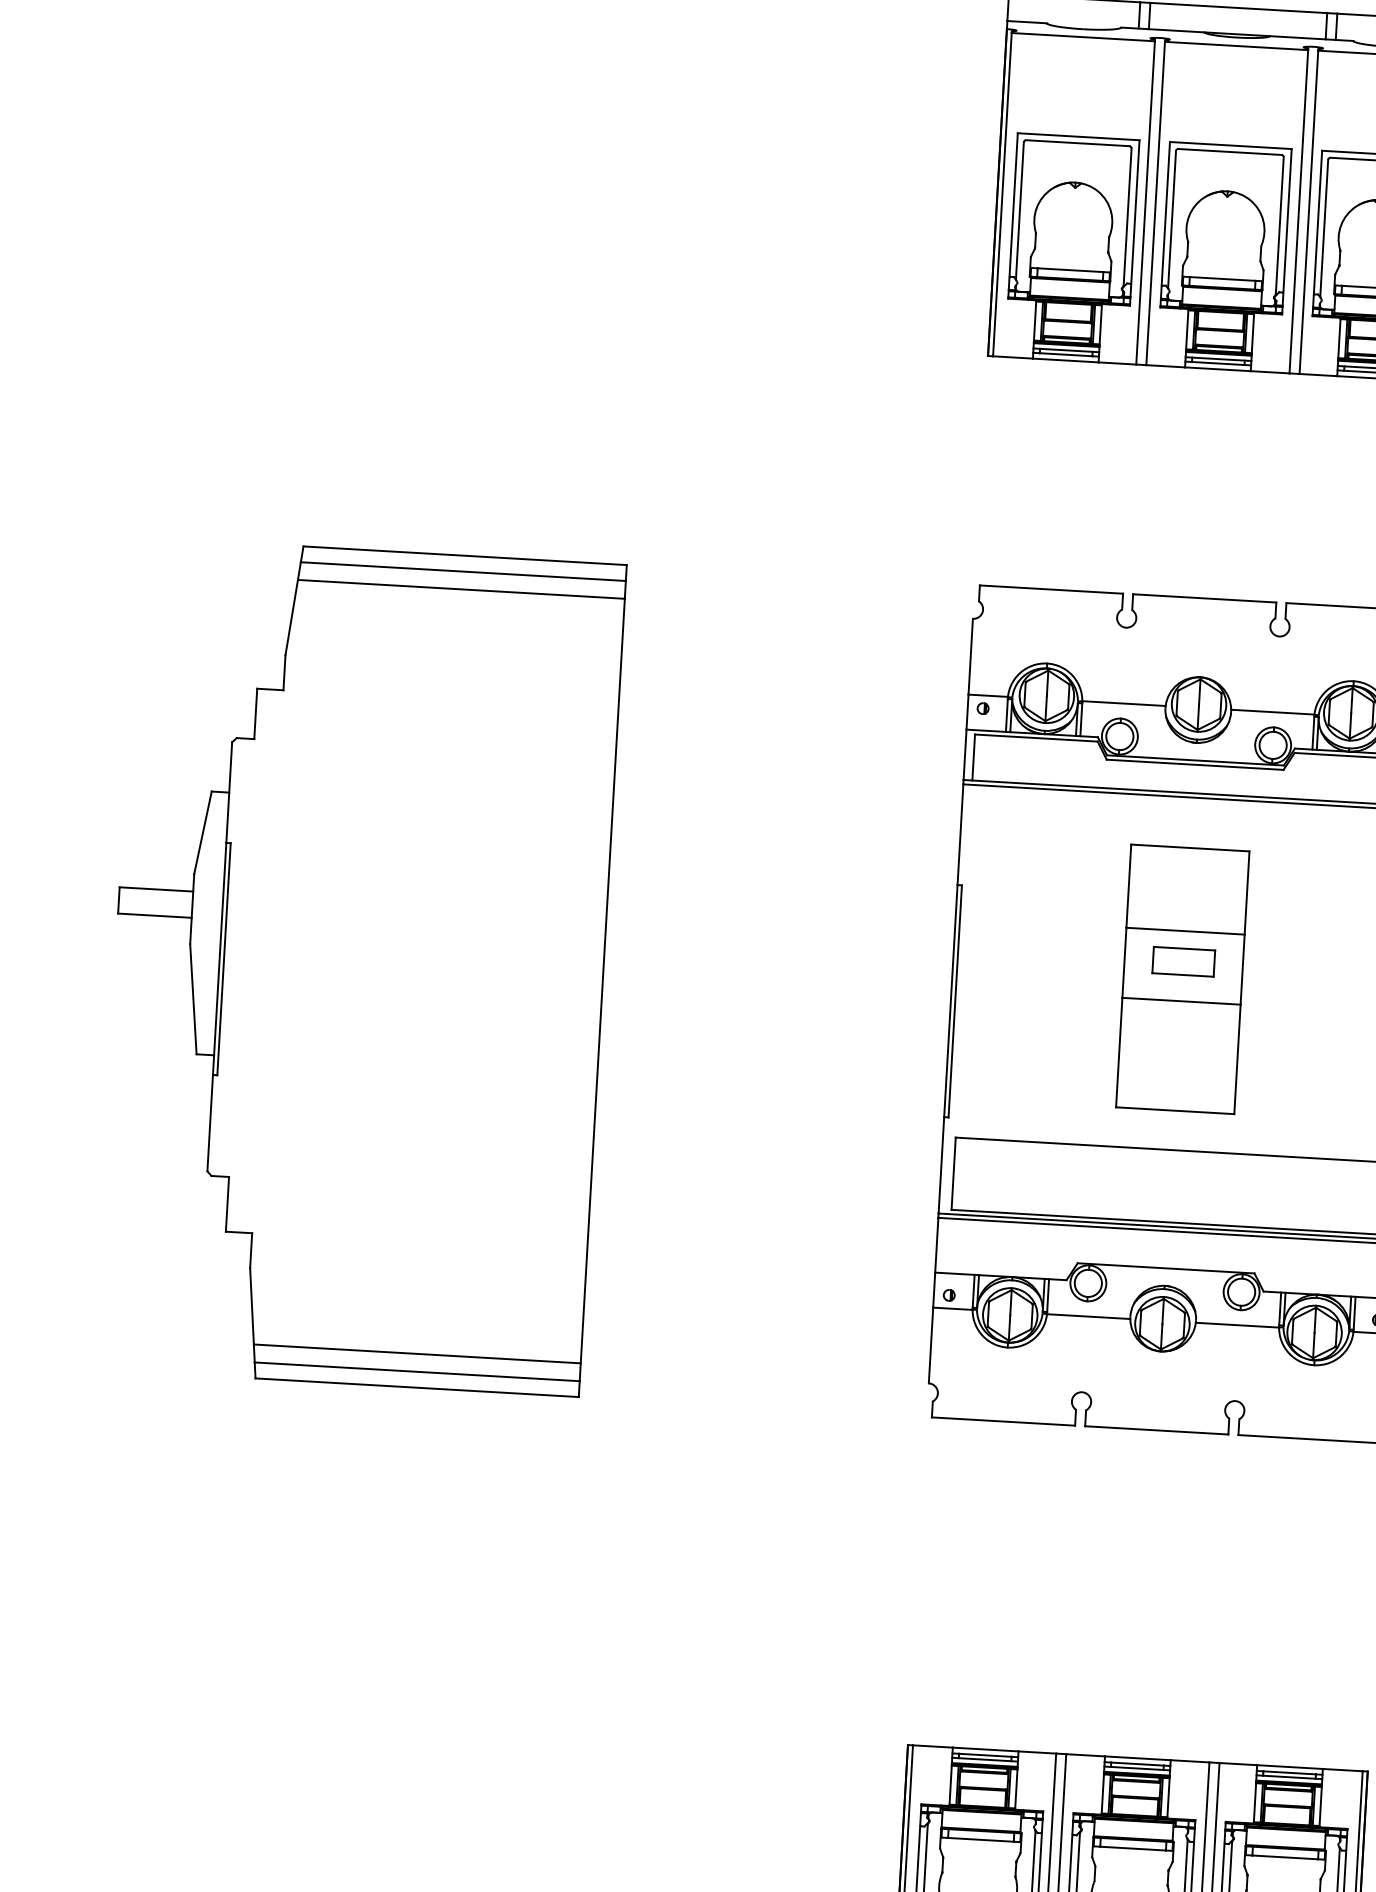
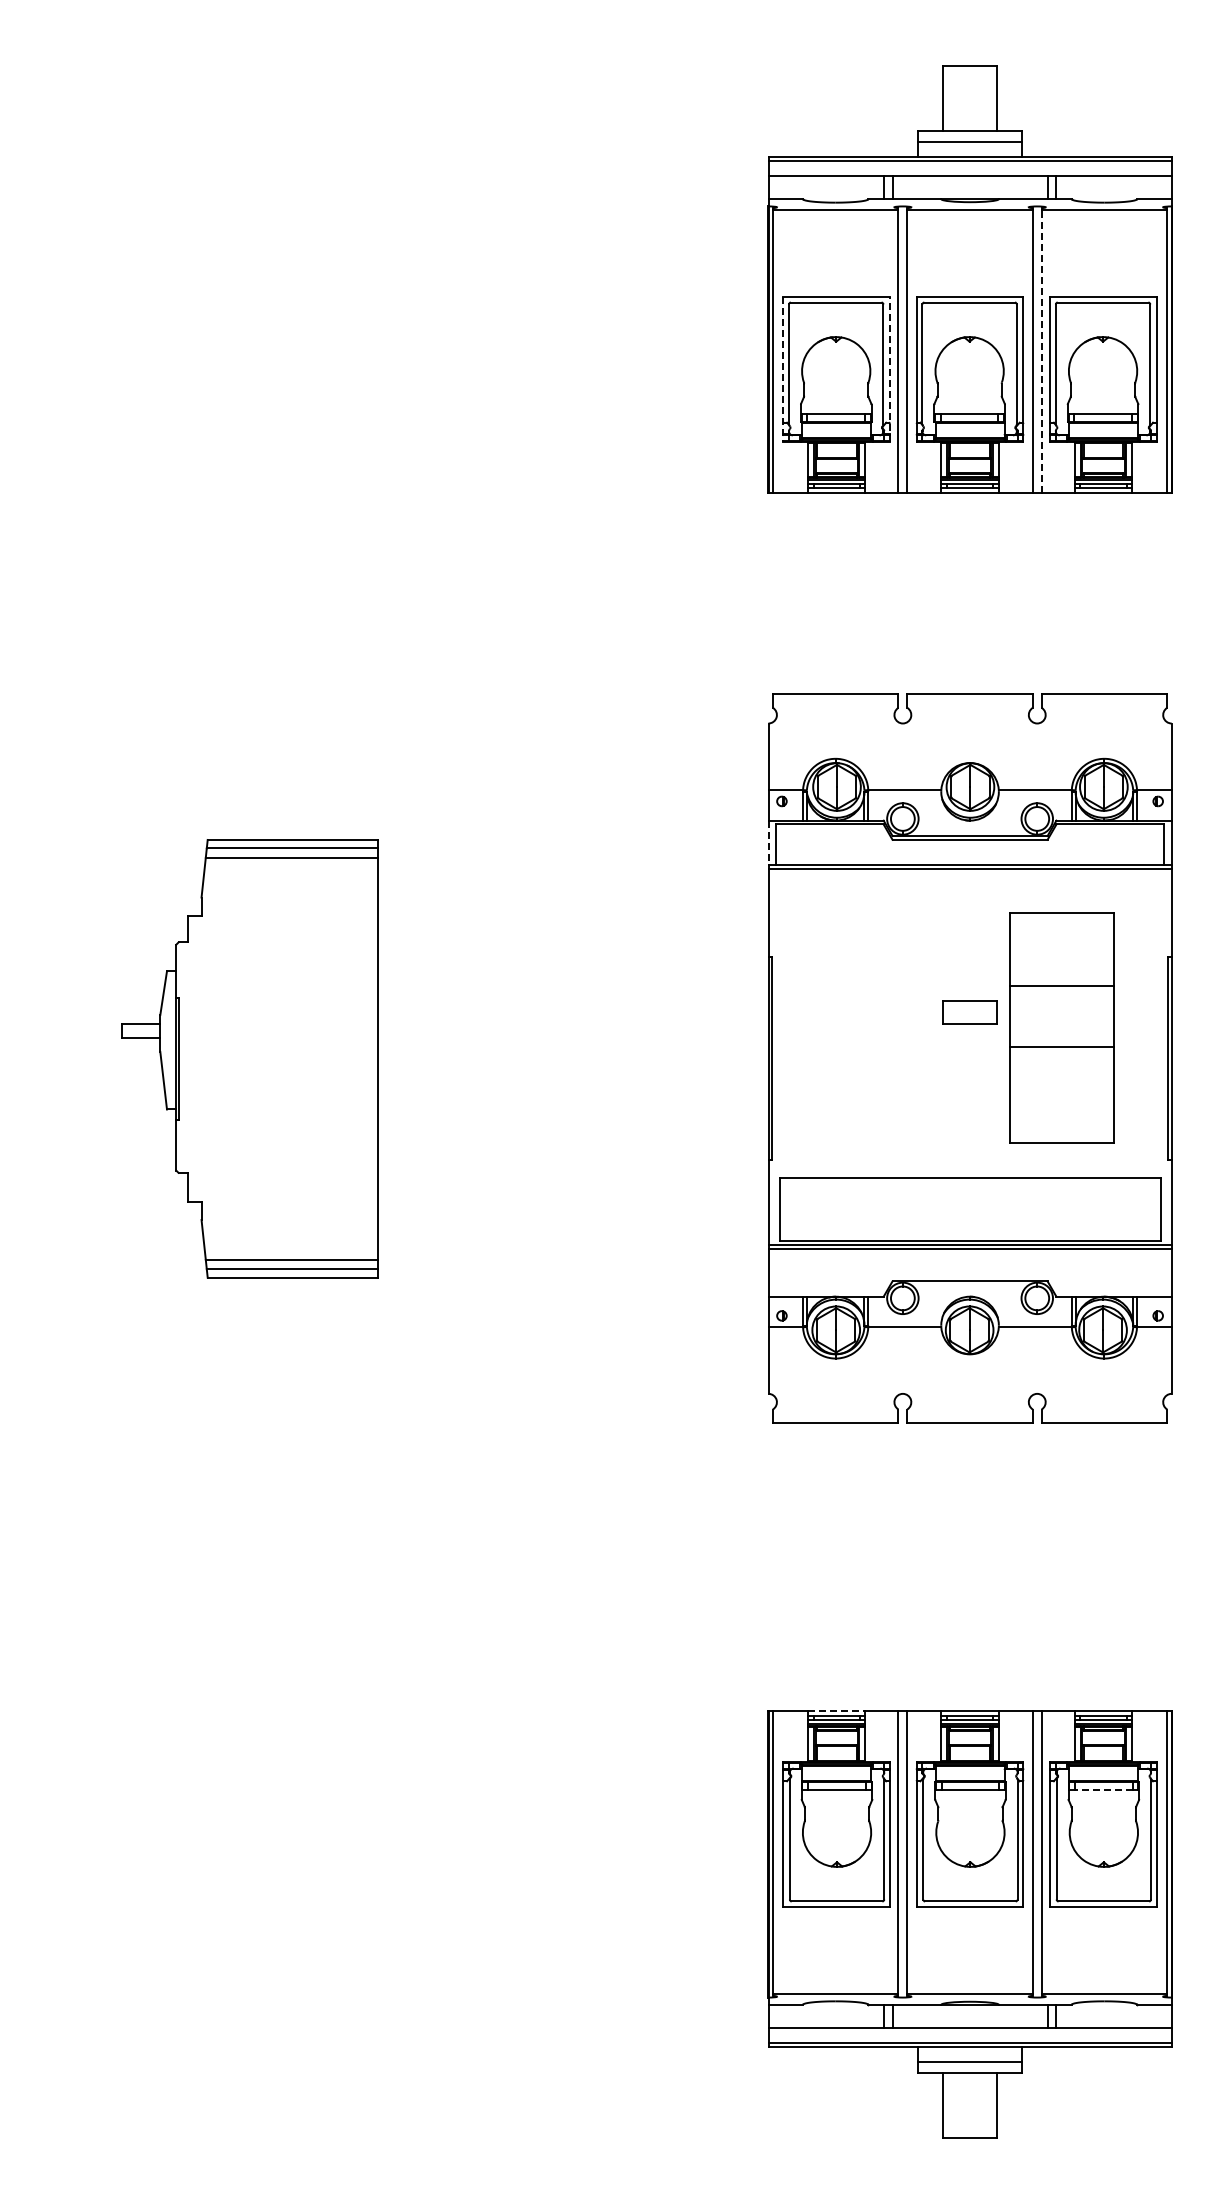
line: (1308, 212) -> (1041, 351), solid -> dashed
line: (1013, 216) -> (783, 369), solid -> dashed
line: (1135, 223) -> (890, 369), solid -> dashed
line: (965, 755) -> (768, 843), solid -> dashed
part: (358, 966) -> (249, 1058), size x0.6
part: (1182, 978) -> (1061, 1027), moved
line: (985, 1749) -> (836, 1710), solid -> dashed
line: (1284, 1857) -> (1103, 1790), solid -> dashed

